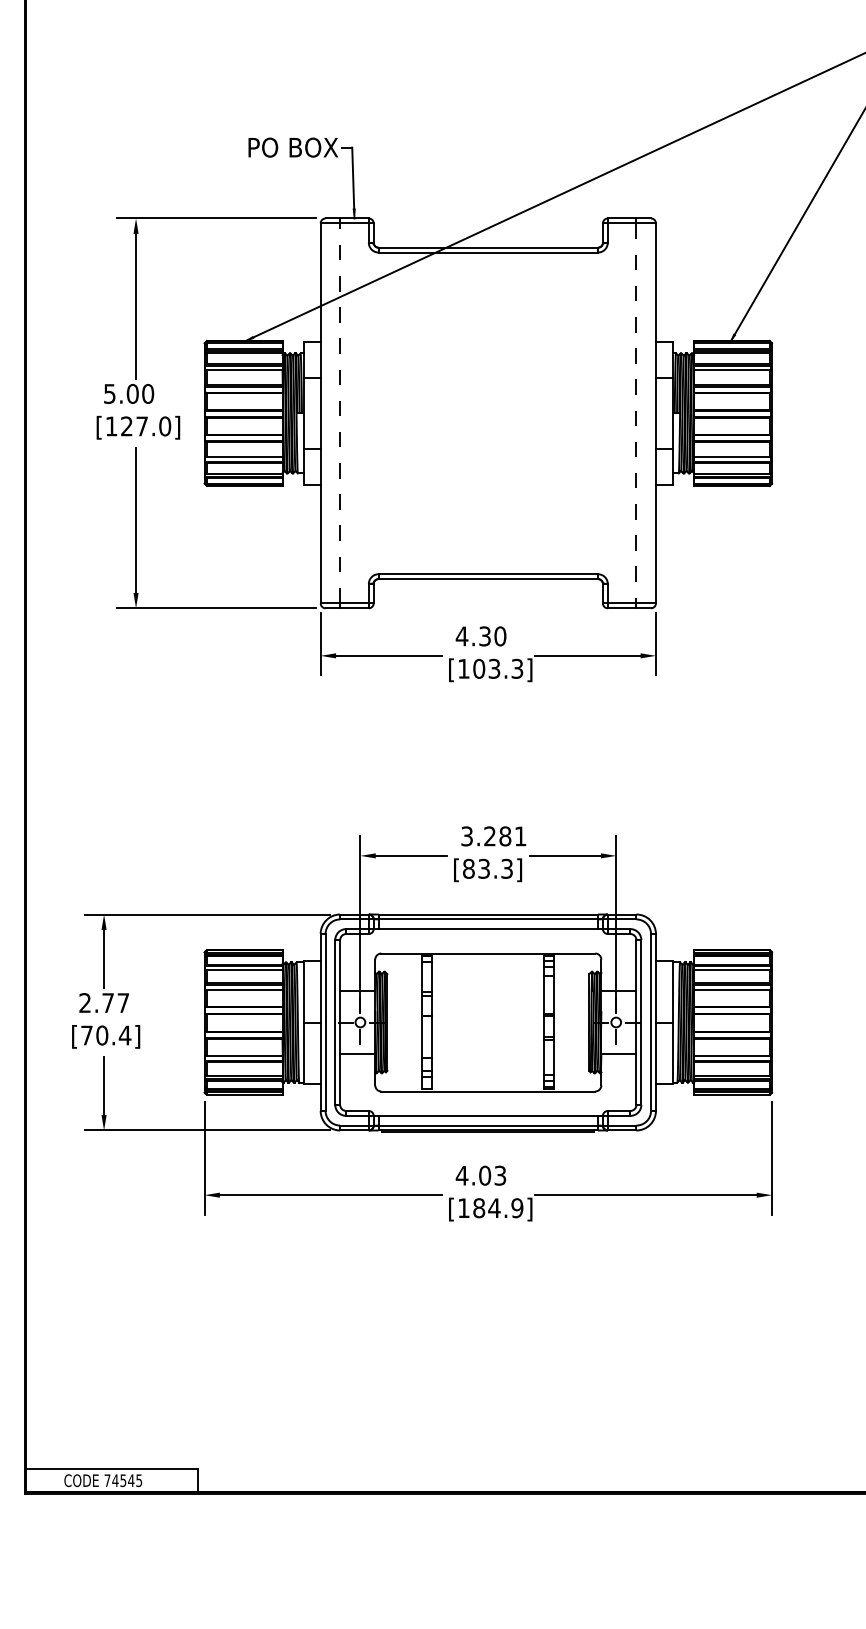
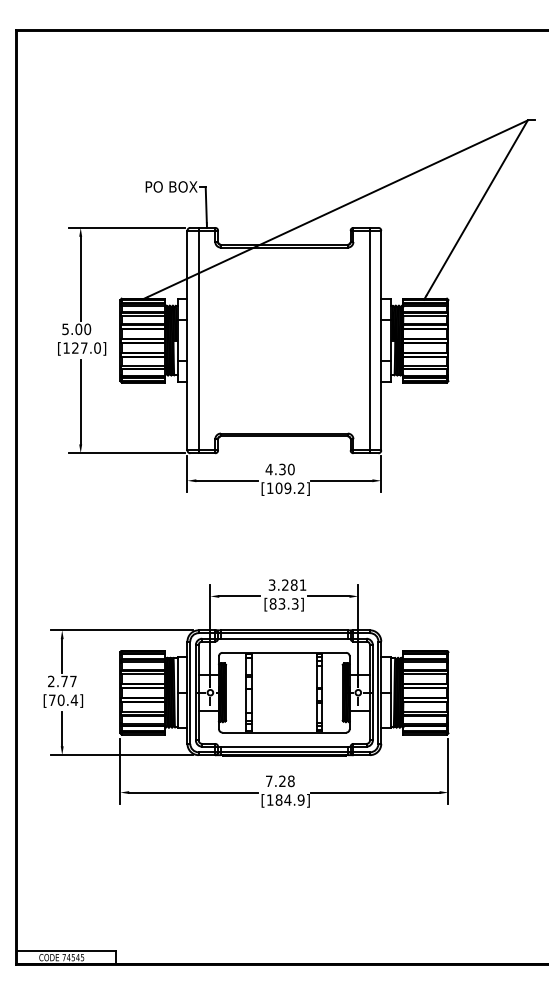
line: (339, 413) -> (198, 340), dashed -> solid
line: (637, 413) -> (370, 340), dashed -> solid
text: (505, 669) -> (294, 488), [103.3] -> [109.2]
text: (479, 1176) -> (279, 781), 4.03 -> 7.28

